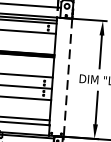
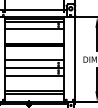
line: (68, 79) -> (75, 60), dashed -> solid

